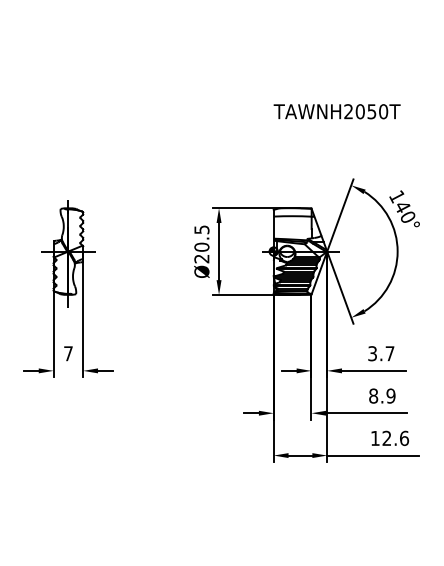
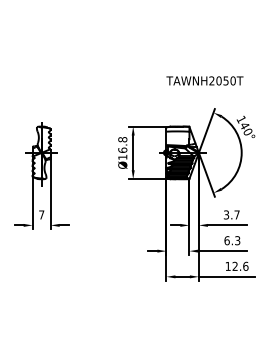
text: (336, 110) -> (204, 80), moved
text: (201, 244) -> (122, 148), Ø20.5 -> Ø16.8
text: (382, 395) -> (232, 240), 8.9 -> 6.3

